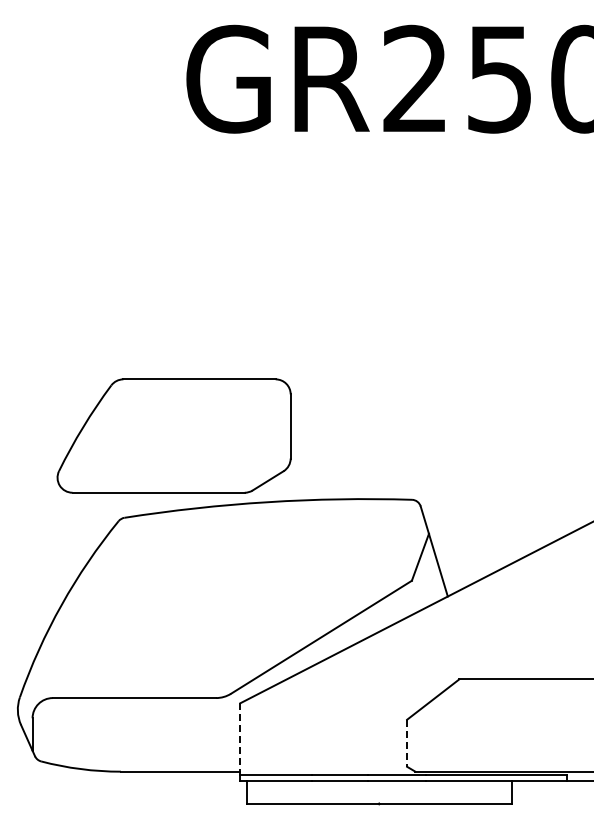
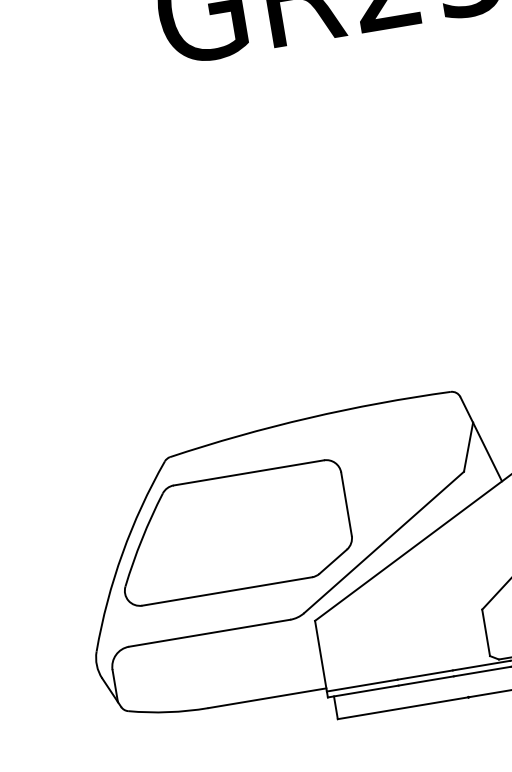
part: (173, 435) -> (232, 532), moved
line: (240, 739) -> (321, 656), dashed -> solid
line: (407, 743) -> (486, 633), dashed -> solid

